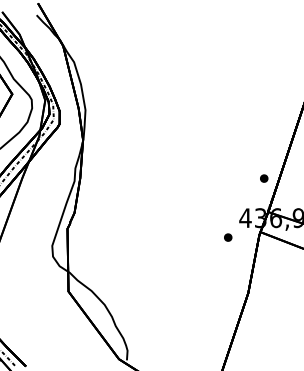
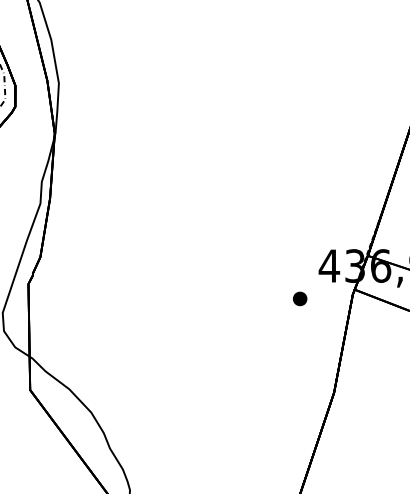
part: (264, 178) -> (361, 199), removed

